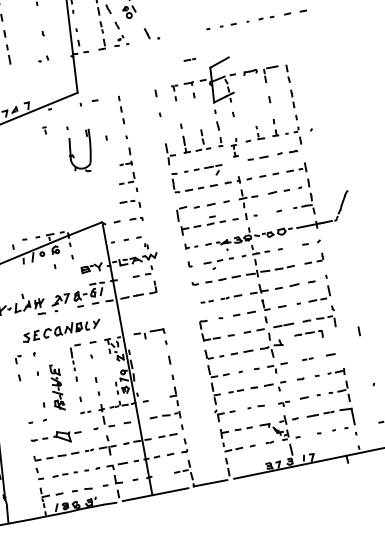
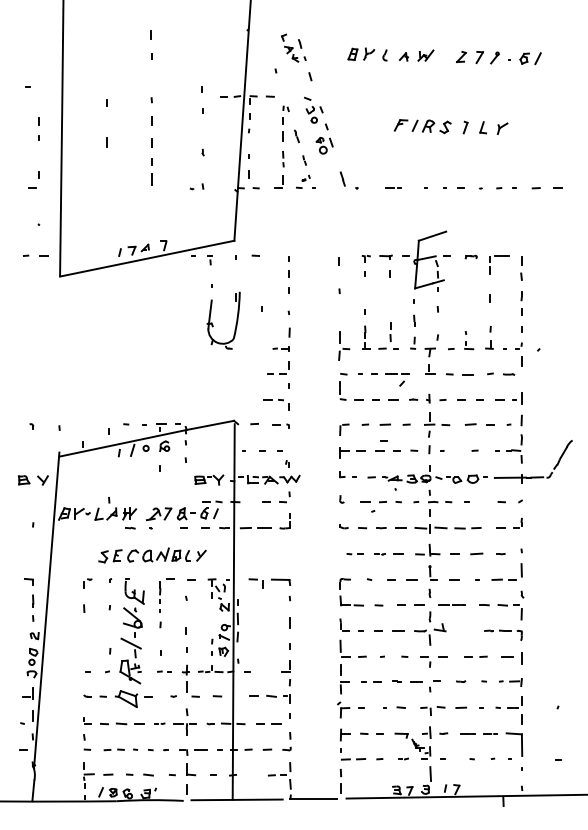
line: (189, 59) -> (393, 187), moved
part: (249, 72) -> (470, 256), size x0.62
part: (44, 130) -> (209, 260), moved
part: (234, 147) -> (431, 354), size x1.67
part: (182, 213) -> (344, 429), size x0.62
line: (359, 331) -> (521, 658), moved
part: (309, 335) -> (503, 634), moved
part: (307, 359) -> (475, 656), size x1.67
part: (56, 387) -> (131, 631), size x1.67
part: (284, 403) -> (432, 710), size x1.67

